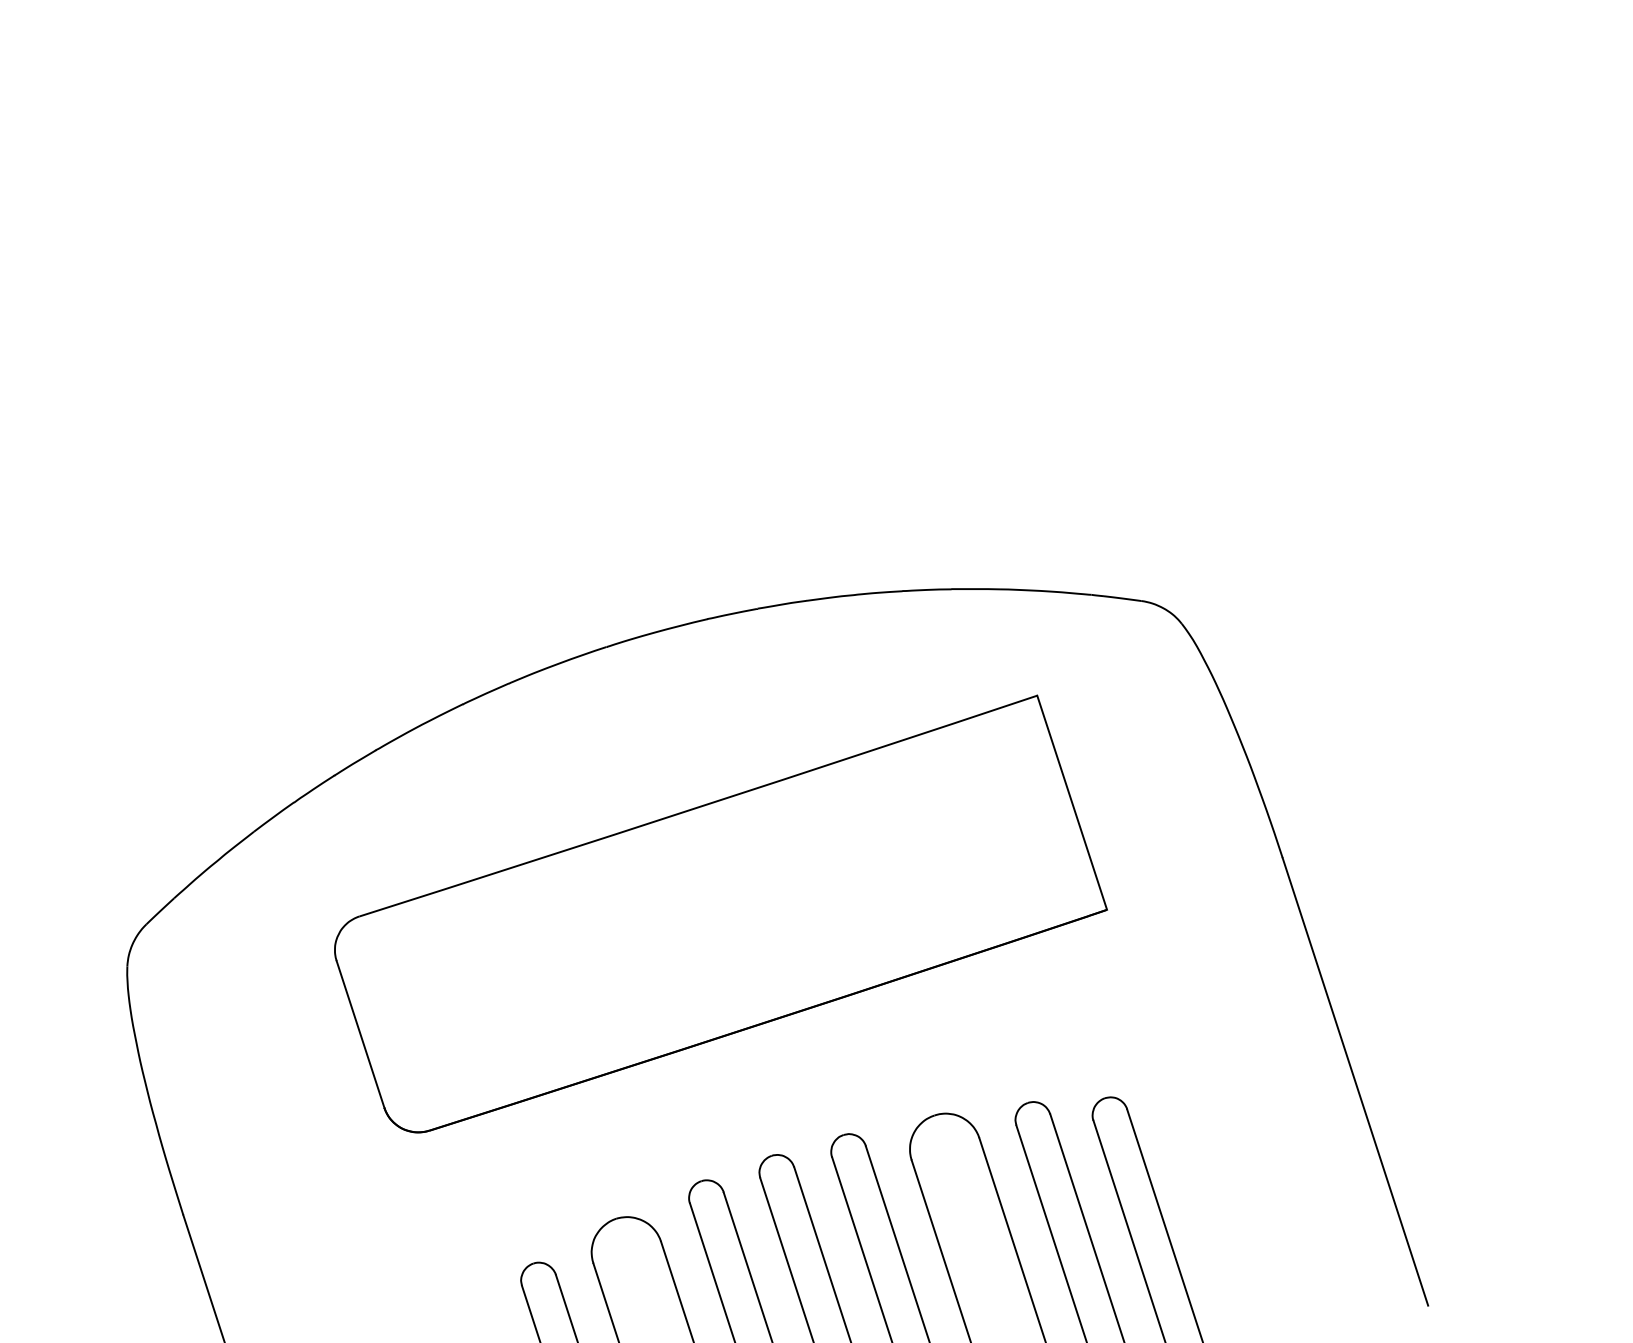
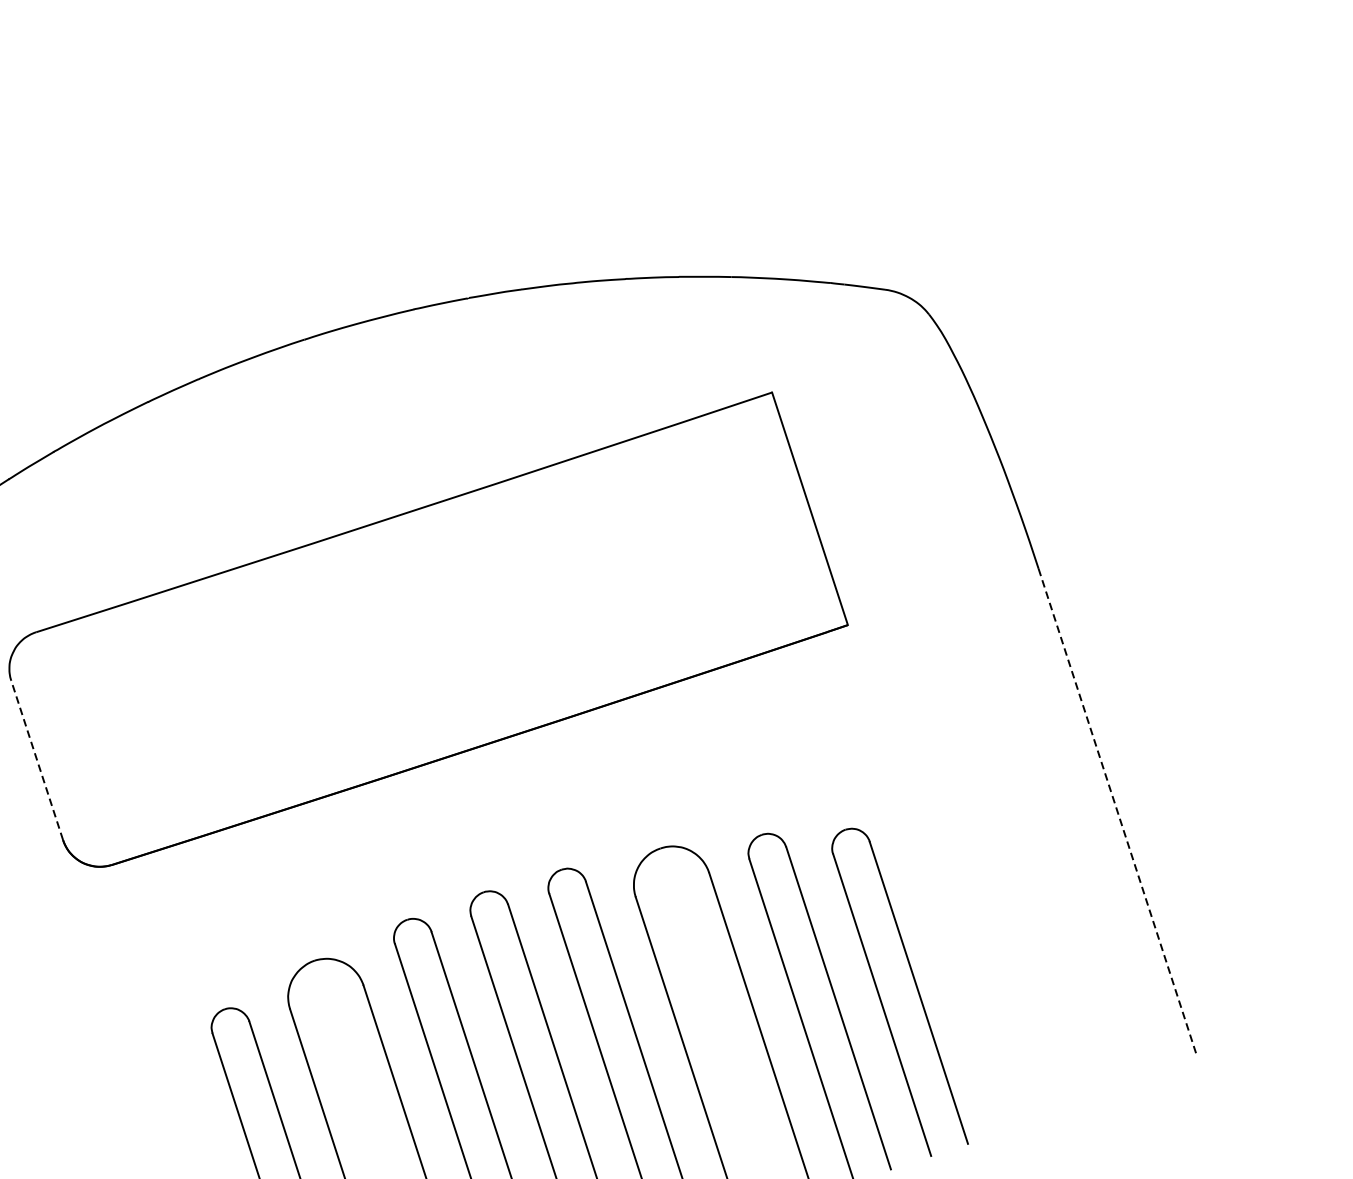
line: (360, 1033) -> (37, 759), solid -> dashed
line: (1355, 1082) -> (1117, 812), solid -> dashed

